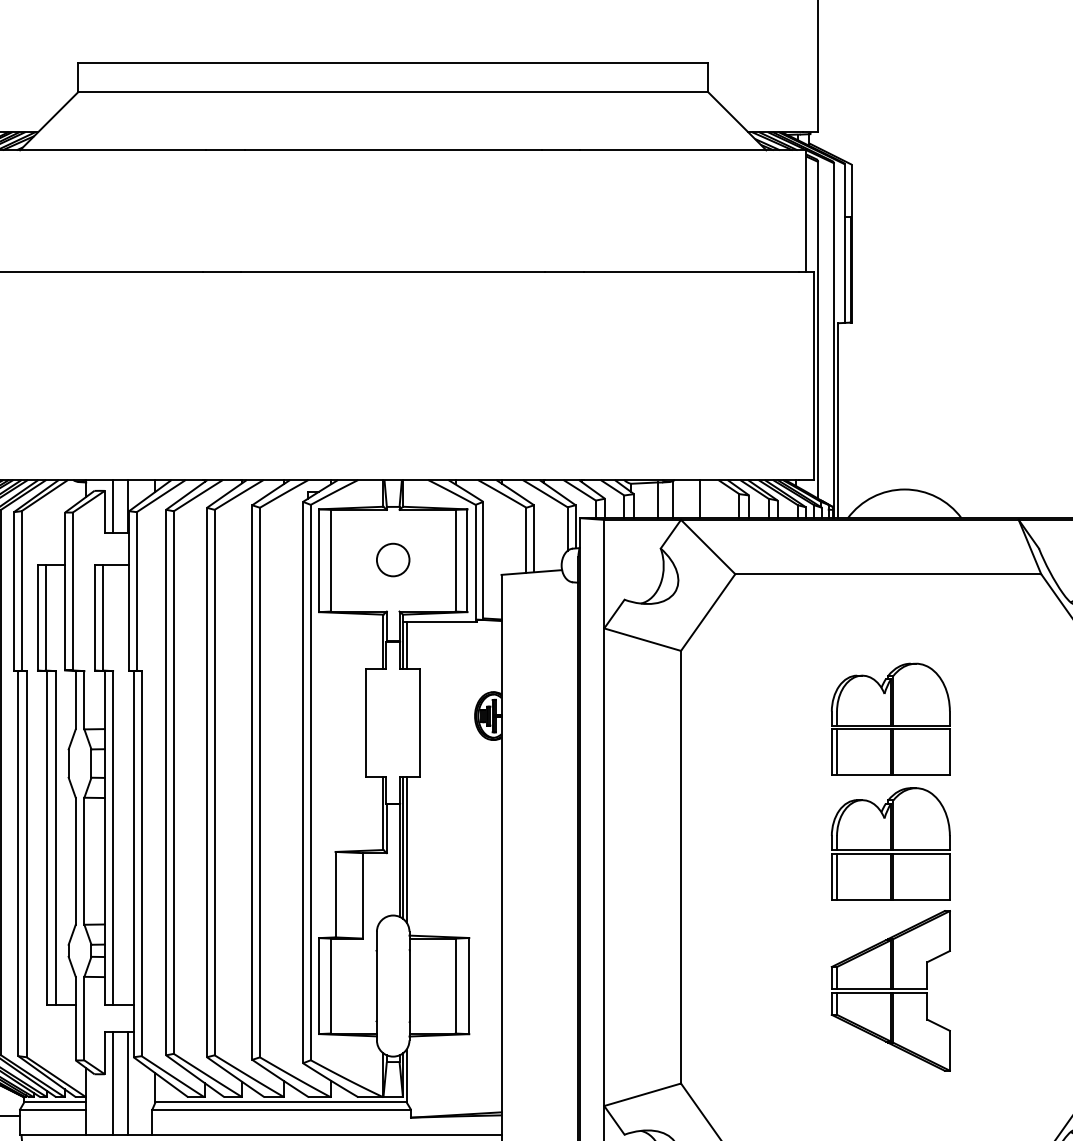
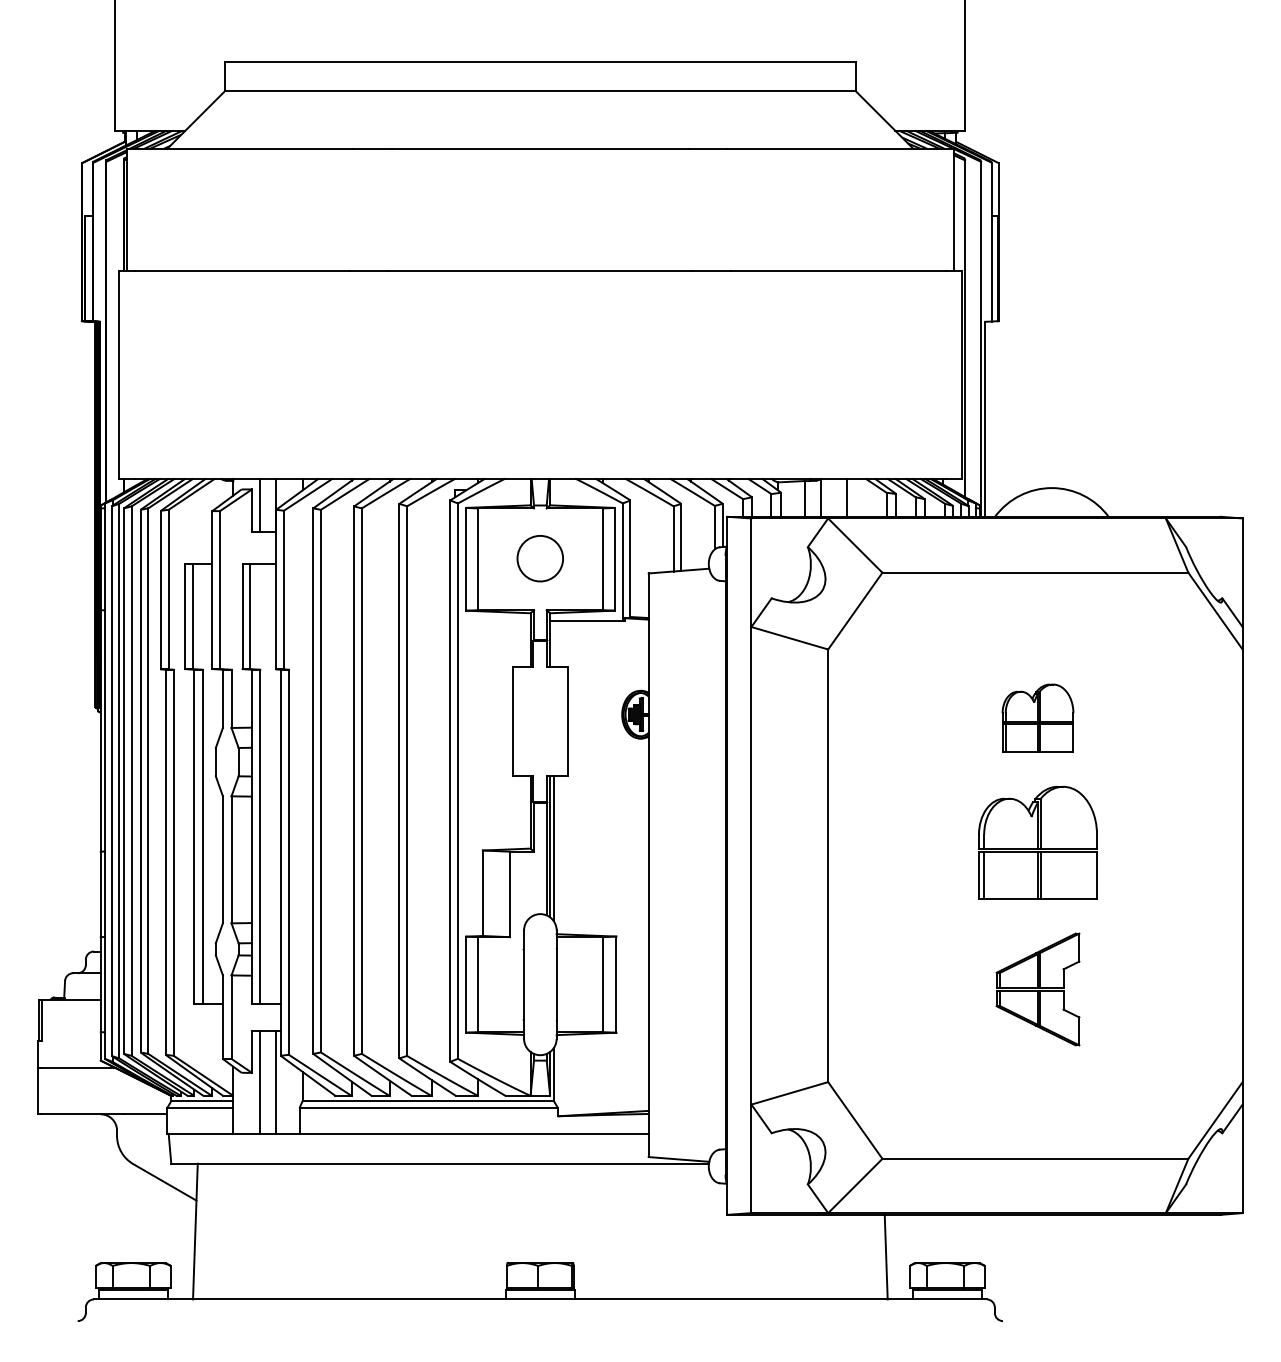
circle: (393, 559) -> (540, 558), size x1.4
line: (406, 645) -> (553, 644), removed
part: (890, 718) -> (1037, 717), size x0.6
part: (890, 990) -> (1037, 989), size x0.7

